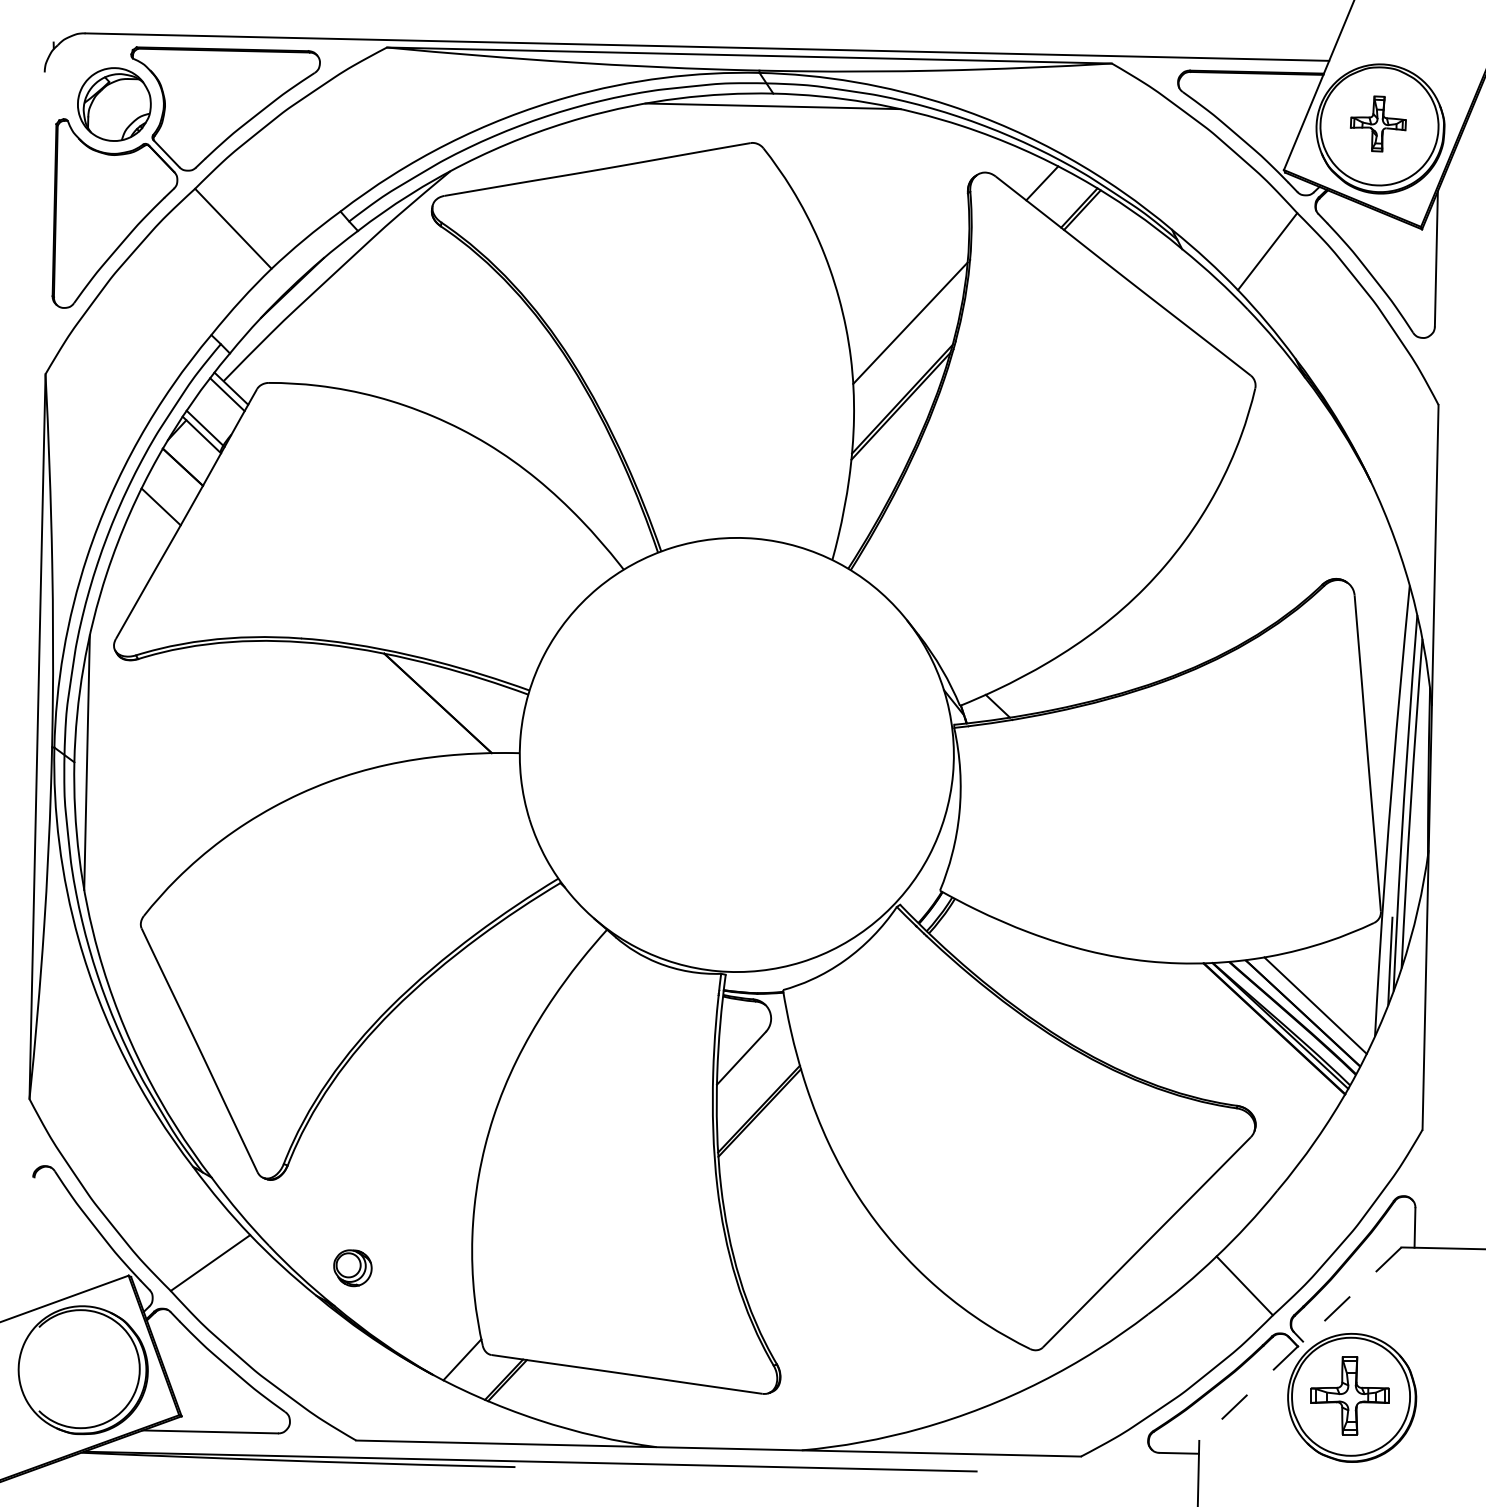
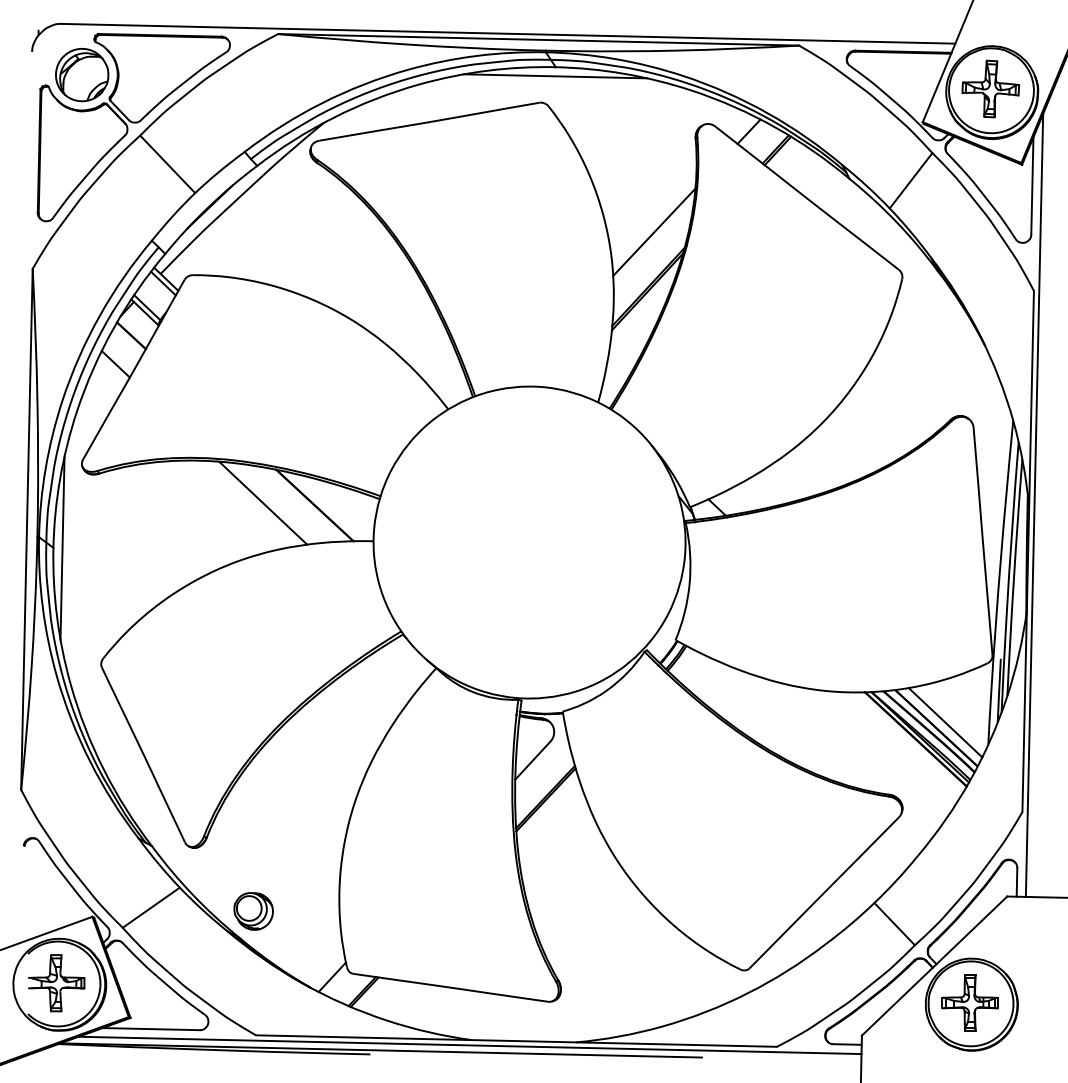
part: (1378, 123) -> (990, 88), size x1.43
line: (366, 699) -> (263, 502), added
line: (1439, 702) -> (1034, 504), added
part: (352, 1268) -> (253, 911), size x1.43
line: (1300, 1344) -> (934, 966), dashed -> solid
part: (78, 1368) -> (56, 983), added
line: (653, 1454) -> (469, 1045), added

